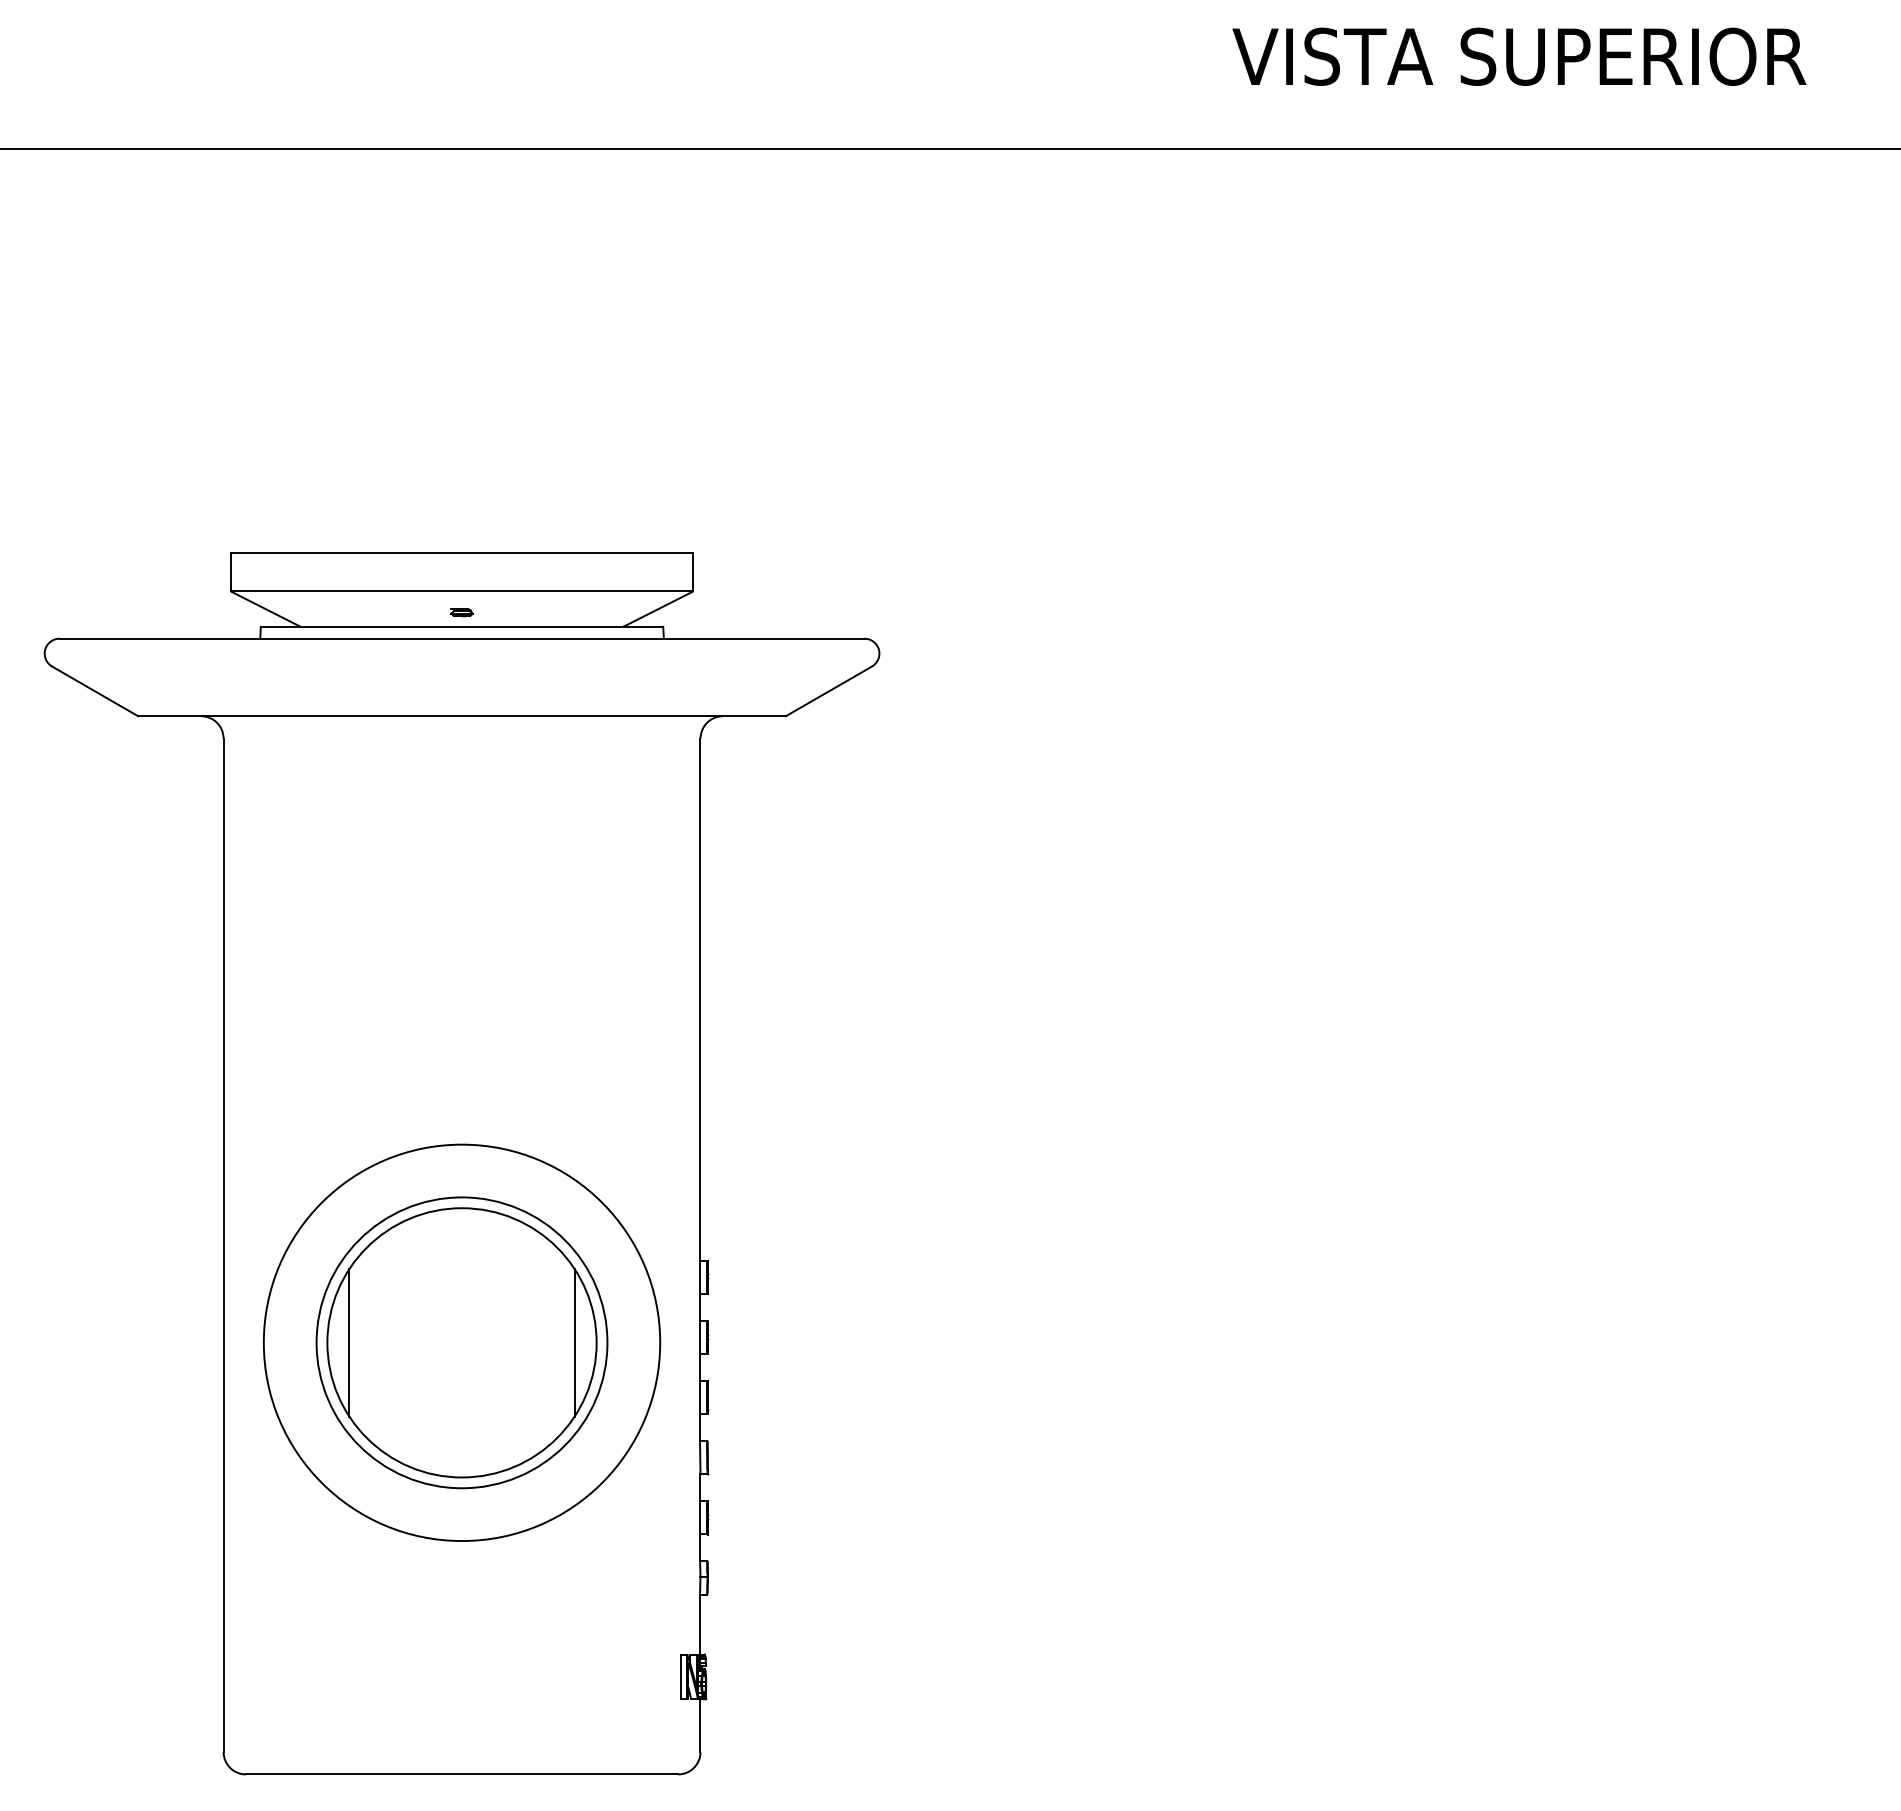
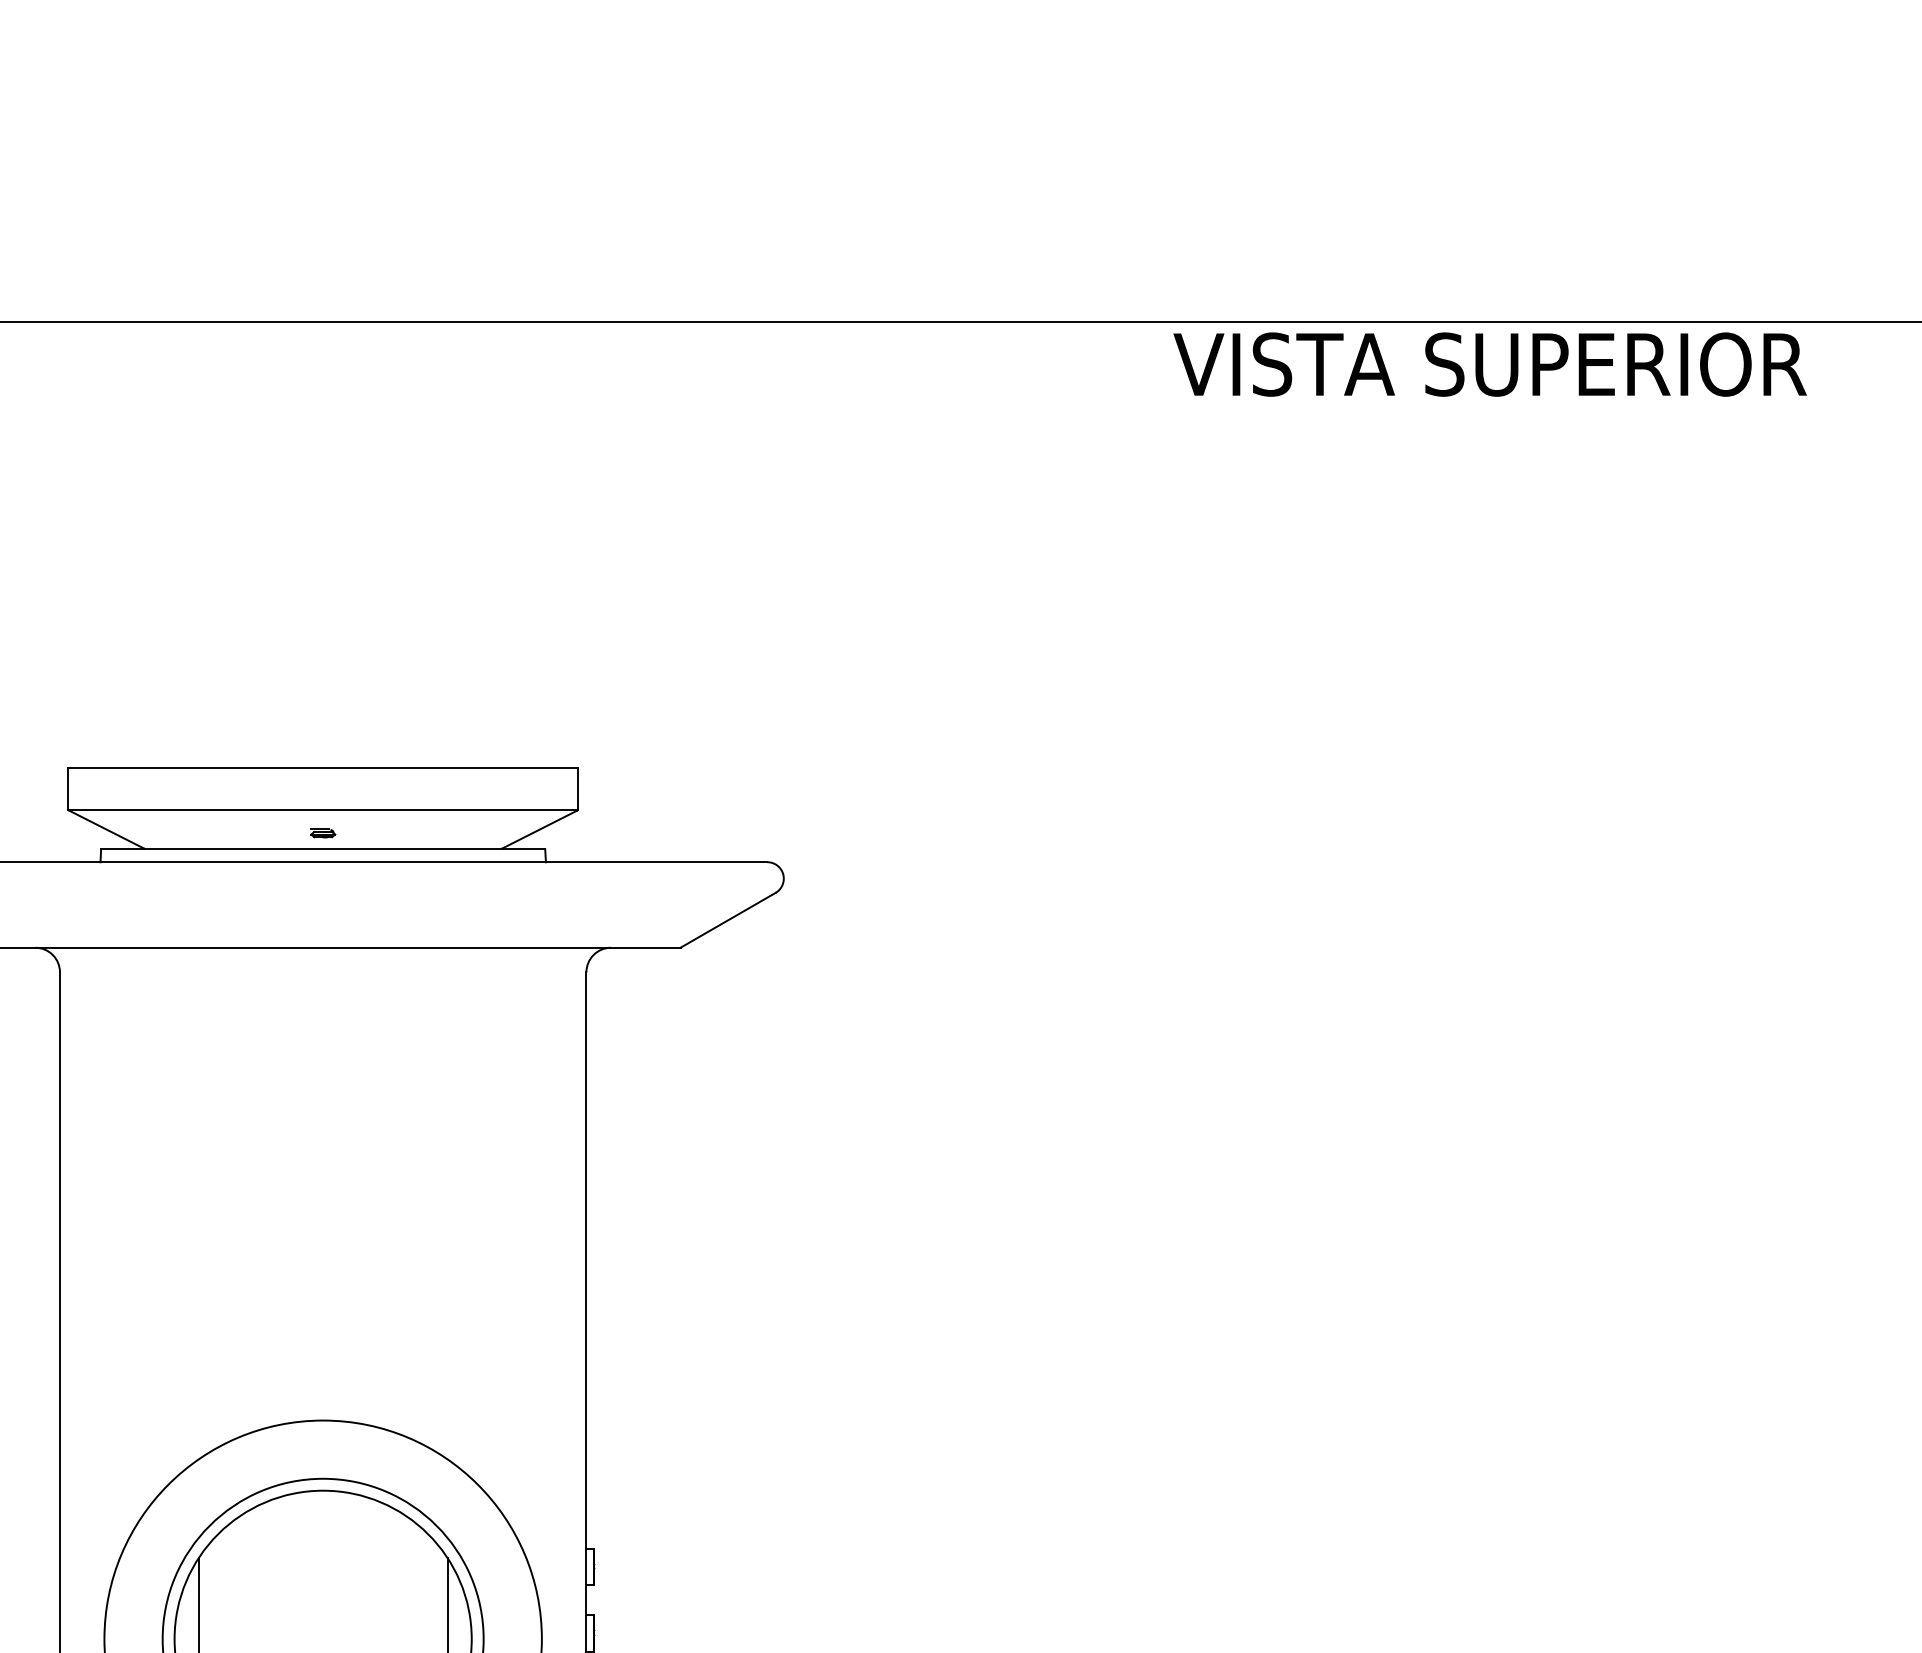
text: (1519, 56) -> (1490, 364), moved

